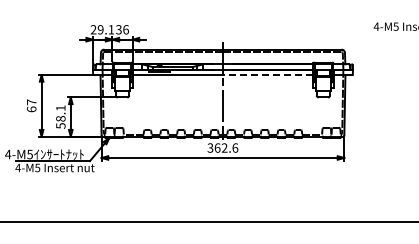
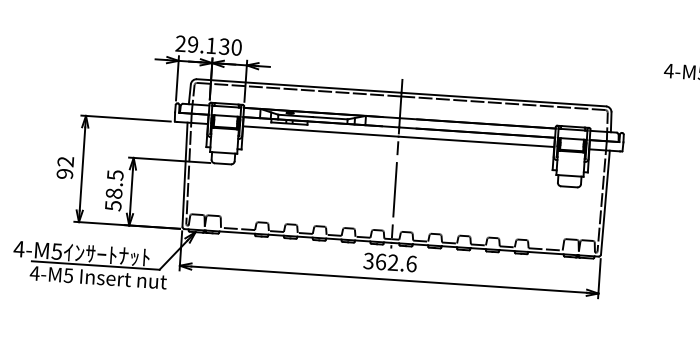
text: (125, 29) -> (235, 46), 36 -> 30
line: (267, 75) -> (475, 142), dashed -> solid
text: (31, 105) -> (65, 167), 67 -> 92
text: (60, 108) -> (114, 175), 58.1 -> 58.5

